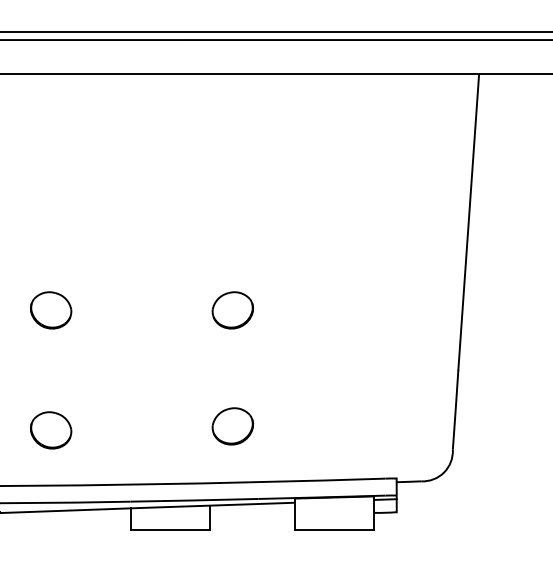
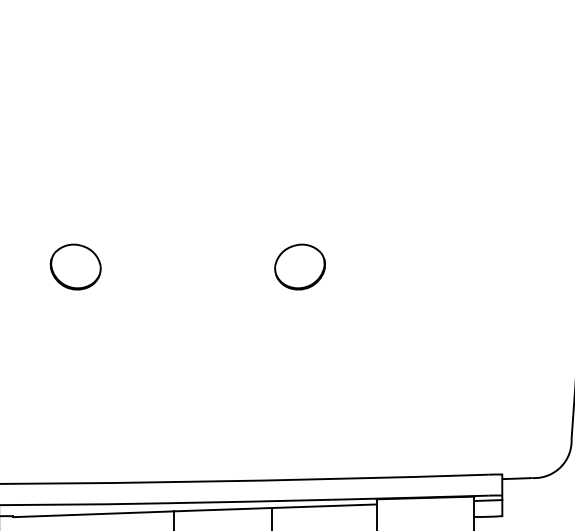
part: (232, 426) -> (299, 410), removed
part: (51, 430) -> (76, 415), removed

